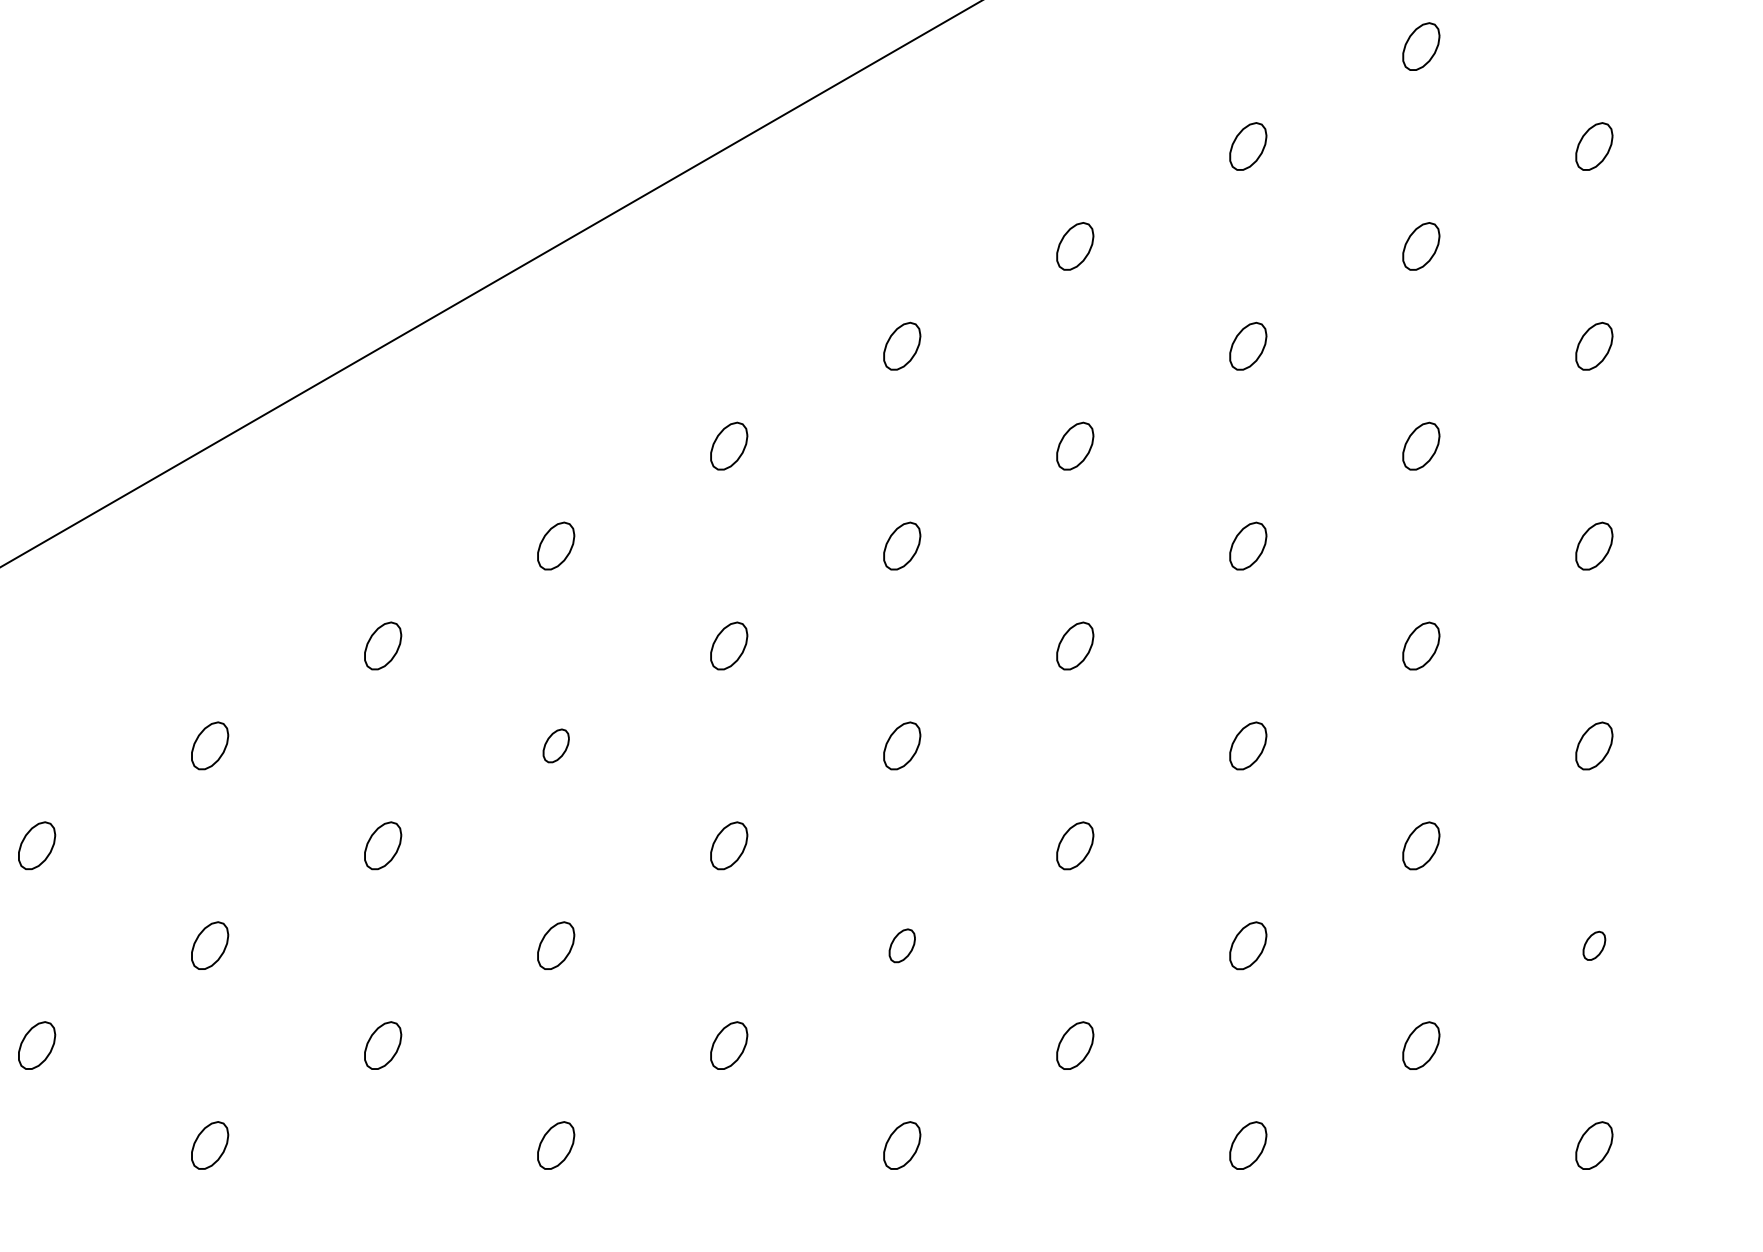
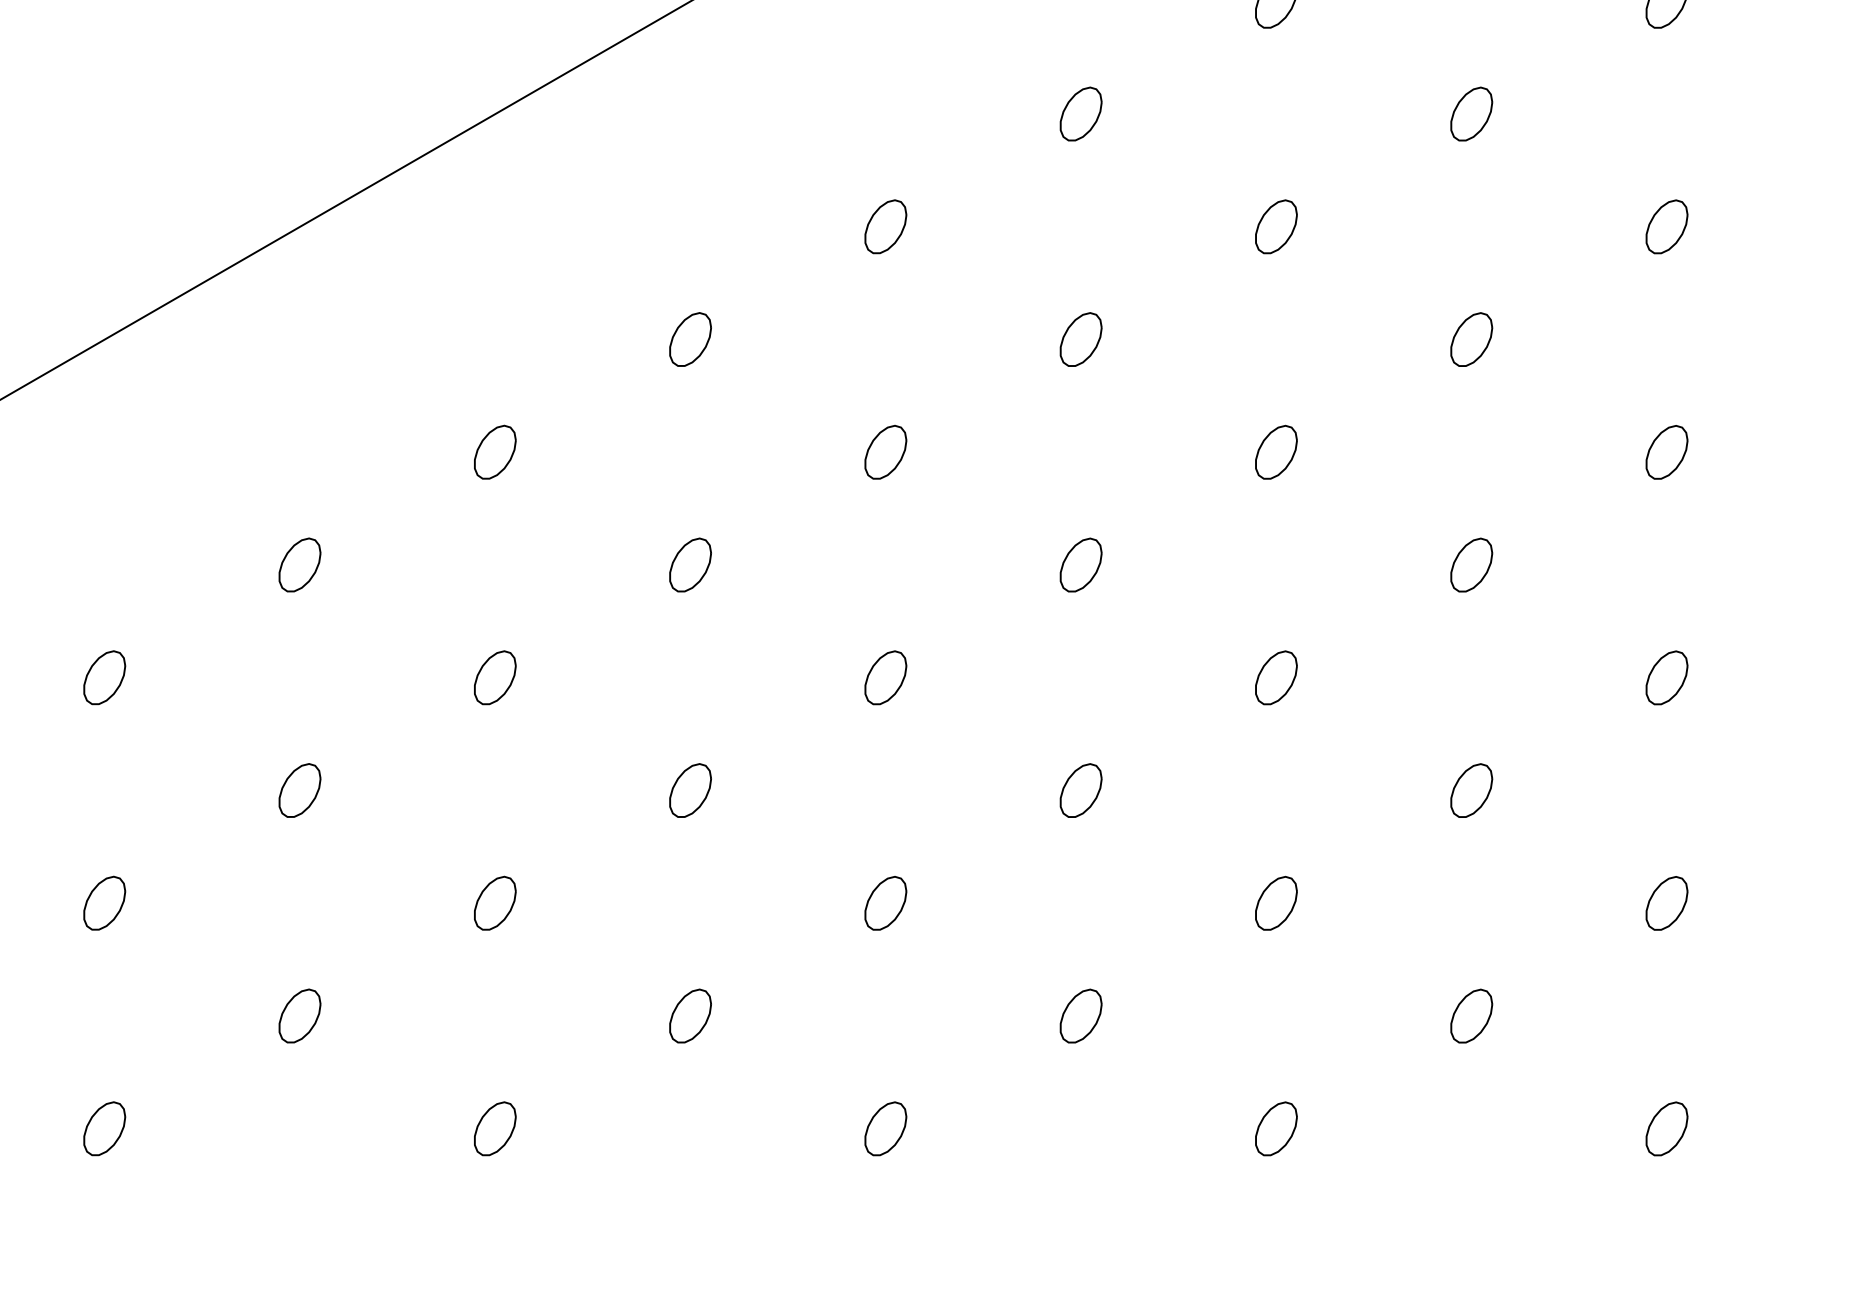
part: (556, 745) -> (495, 677), size x1.43
part: (902, 945) -> (886, 903), size x1.43
part: (1594, 945) -> (1667, 903), size x1.67

